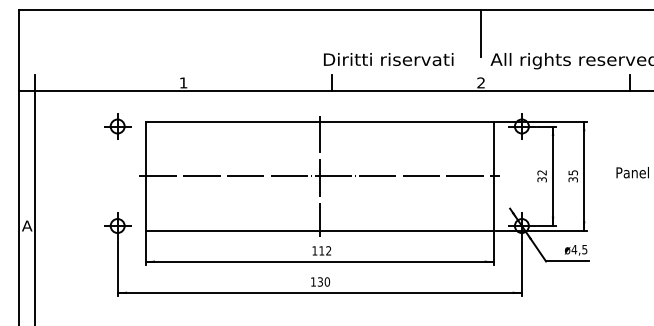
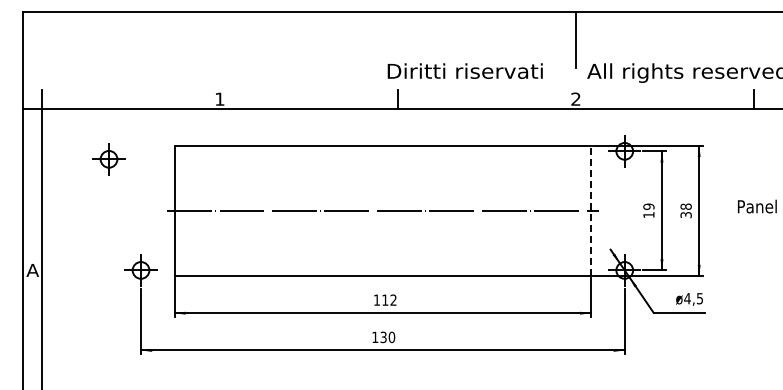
part: (117, 126) -> (108, 159), moved
text: (572, 172) -> (685, 206), 35 -> 38
line: (319, 175) -> (382, 210), removed
line: (494, 175) -> (591, 210), solid -> dashed
text: (541, 175) -> (648, 210), 32 -> 19

